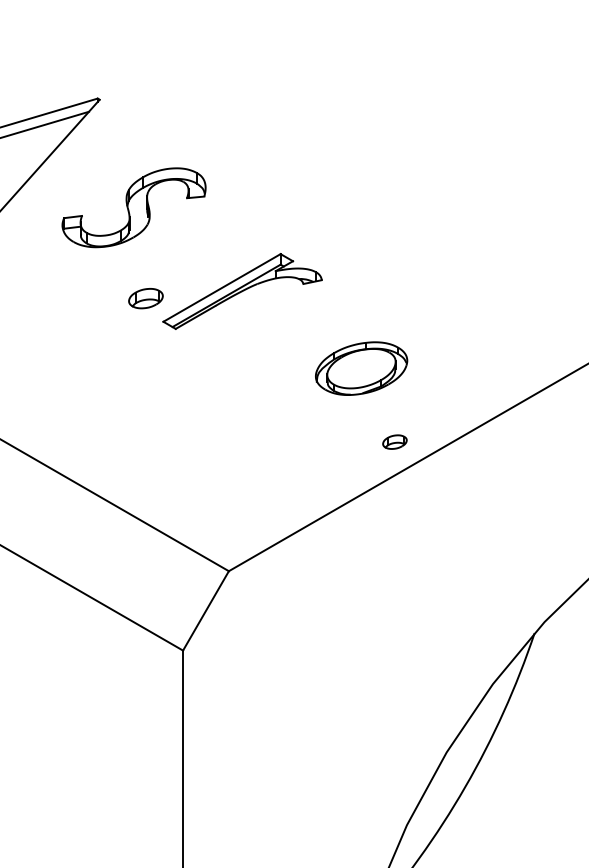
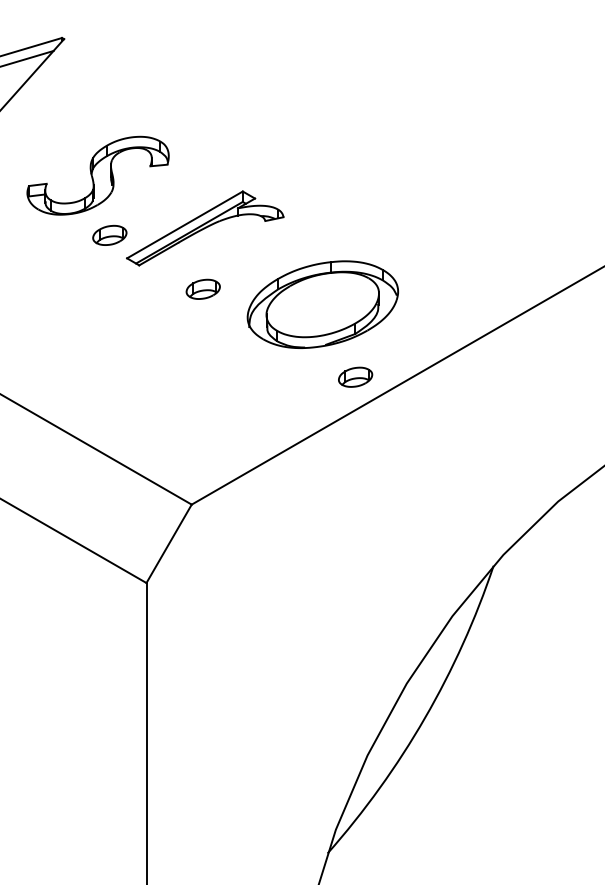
part: (133, 207) -> (97, 175), moved
part: (239, 352) -> (202, 288), added
part: (361, 368) -> (322, 304), size x1.67
part: (394, 441) -> (355, 376), size x1.43

